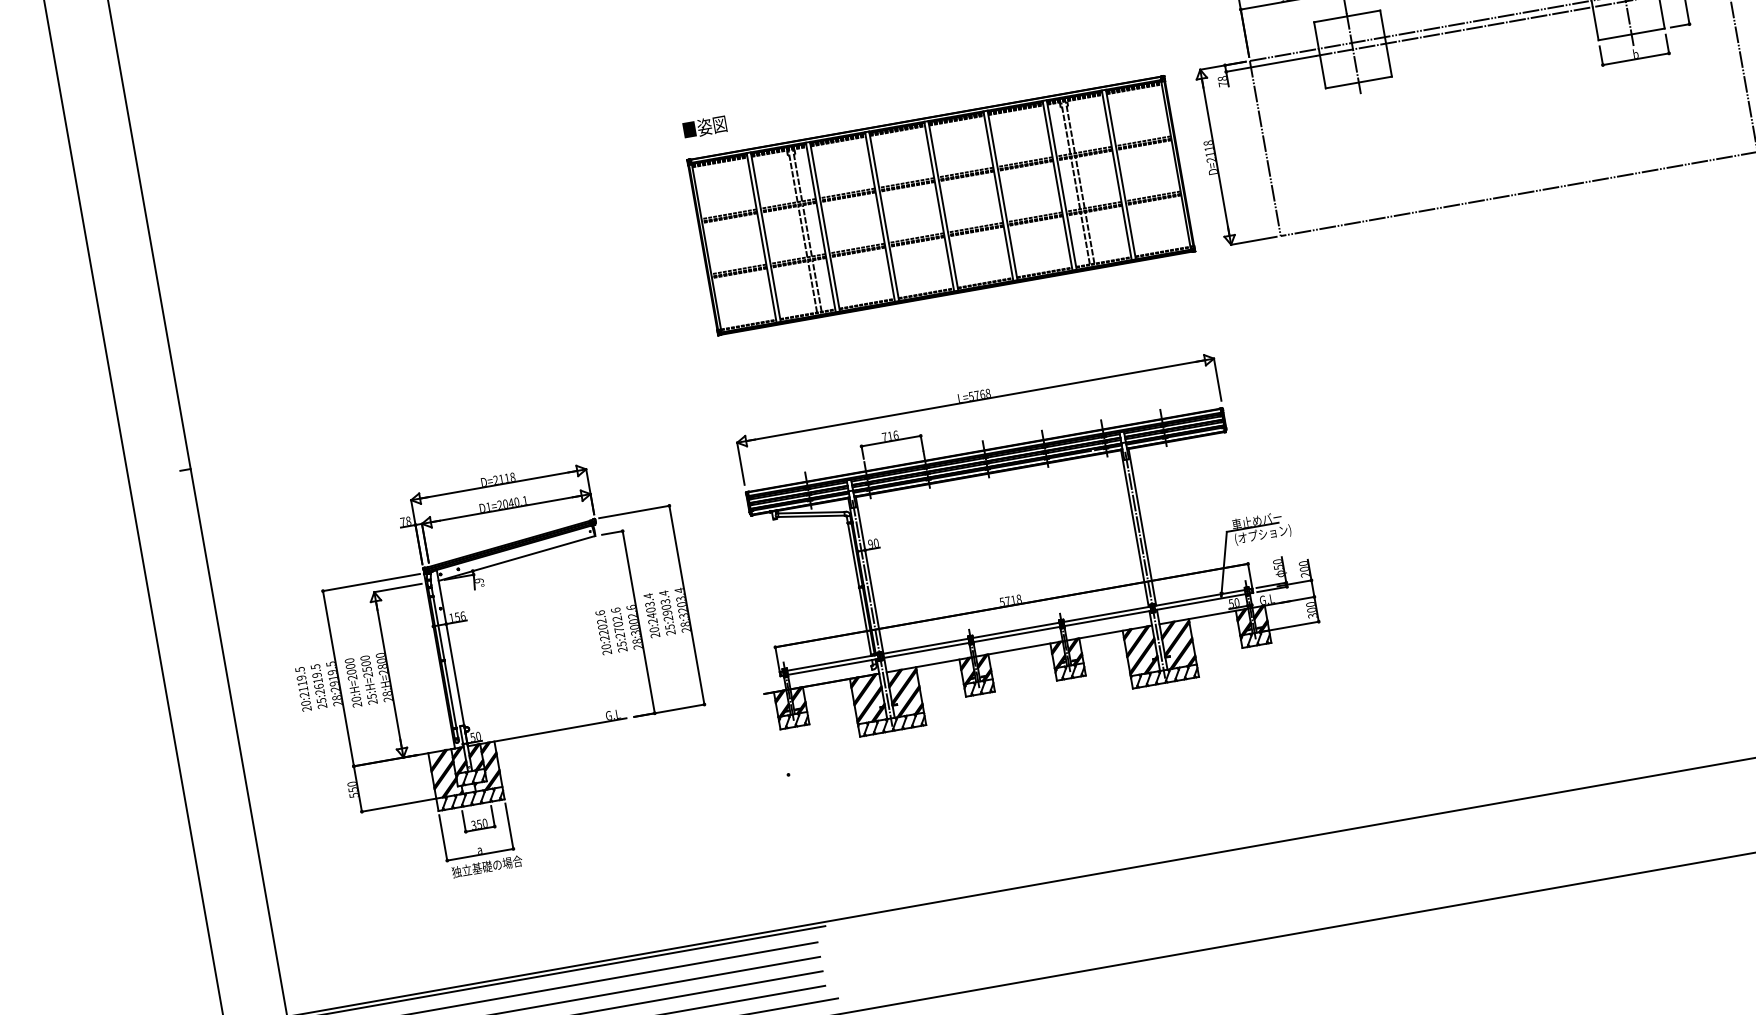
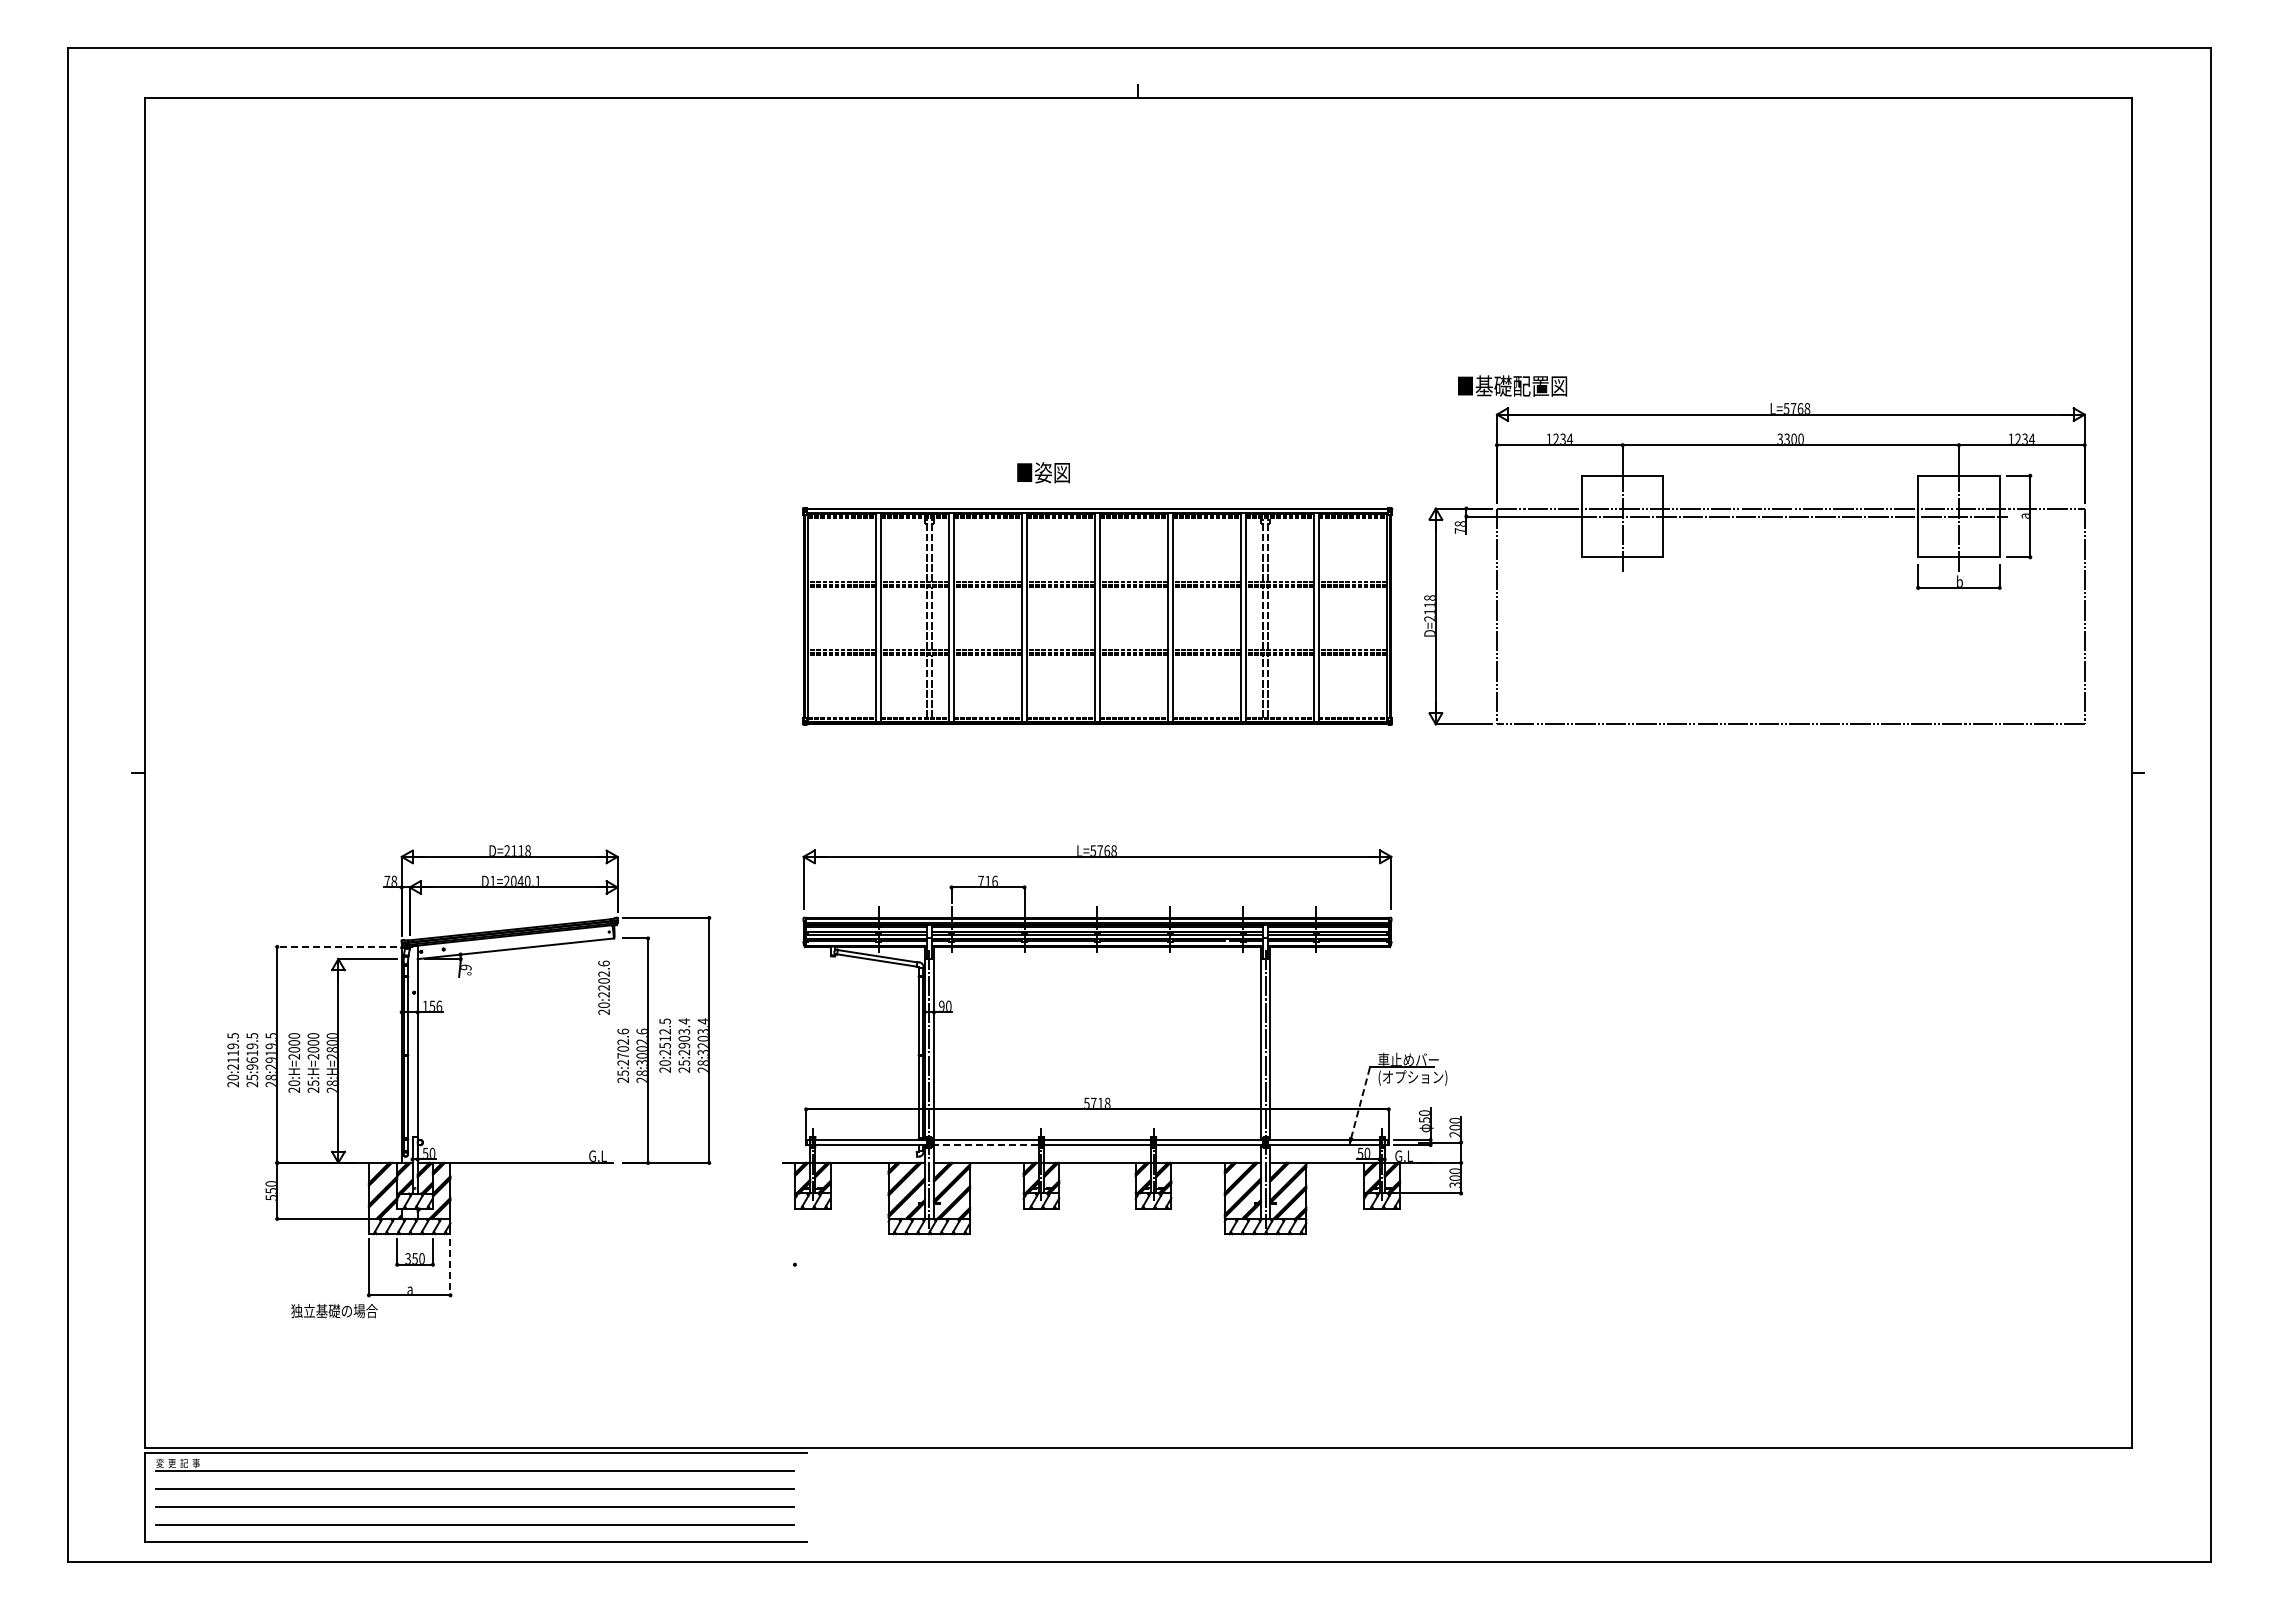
text: (704, 126) -> (1043, 472), moved
line: (1224, 562) -> (1360, 1102), solid -> dashed
line: (371, 582) -> (336, 946), solid -> dashed
text: (650, 605) -> (665, 1033), 20:2403.4 -> 20:2512.5
text: (603, 632) -> (603, 987), moved
line: (926, 650) -> (985, 1145), solid -> dashed
text: (367, 669) -> (313, 1049), 25:H=2500 -> 25:H=2000
text: (320, 691) -> (252, 1066), 25:2619.5 -> 25:9619.5
line: (509, 826) -> (450, 1267), solid -> dashed
text: (487, 866) -> (334, 1310), moved

